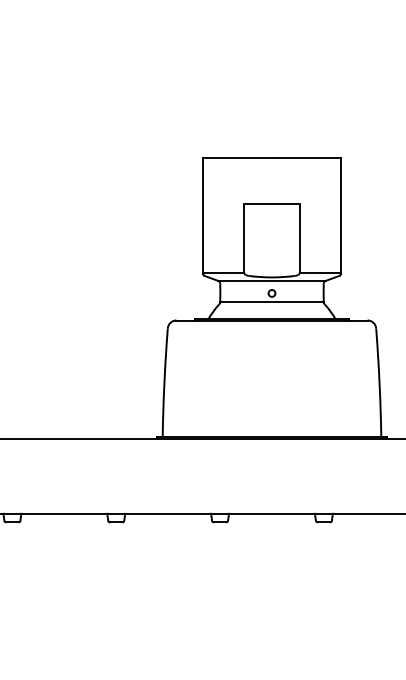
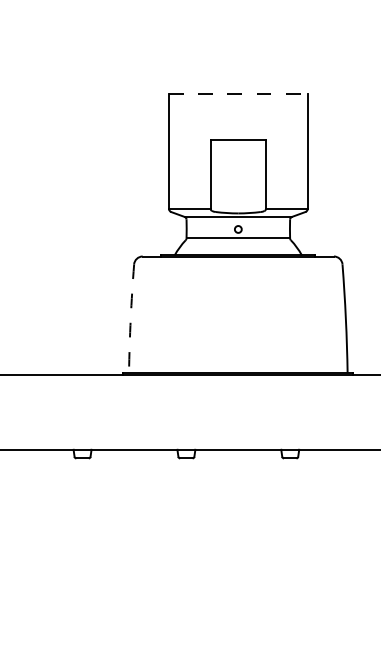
line: (272, 158) -> (238, 94), solid -> dashed
arc: (164, 382) -> (130, 318), solid -> dashed

